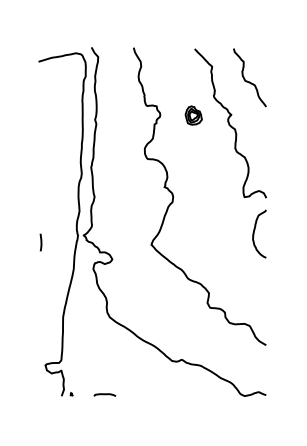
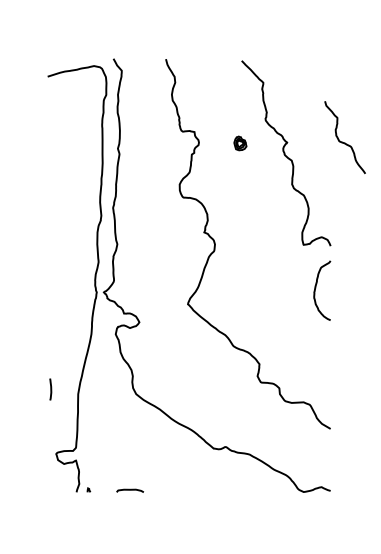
curve: (247, 80) -> (342, 140), moved
part: (193, 115) -> (240, 143), size x0.6
line: (40, 242) -> (50, 389), moved

